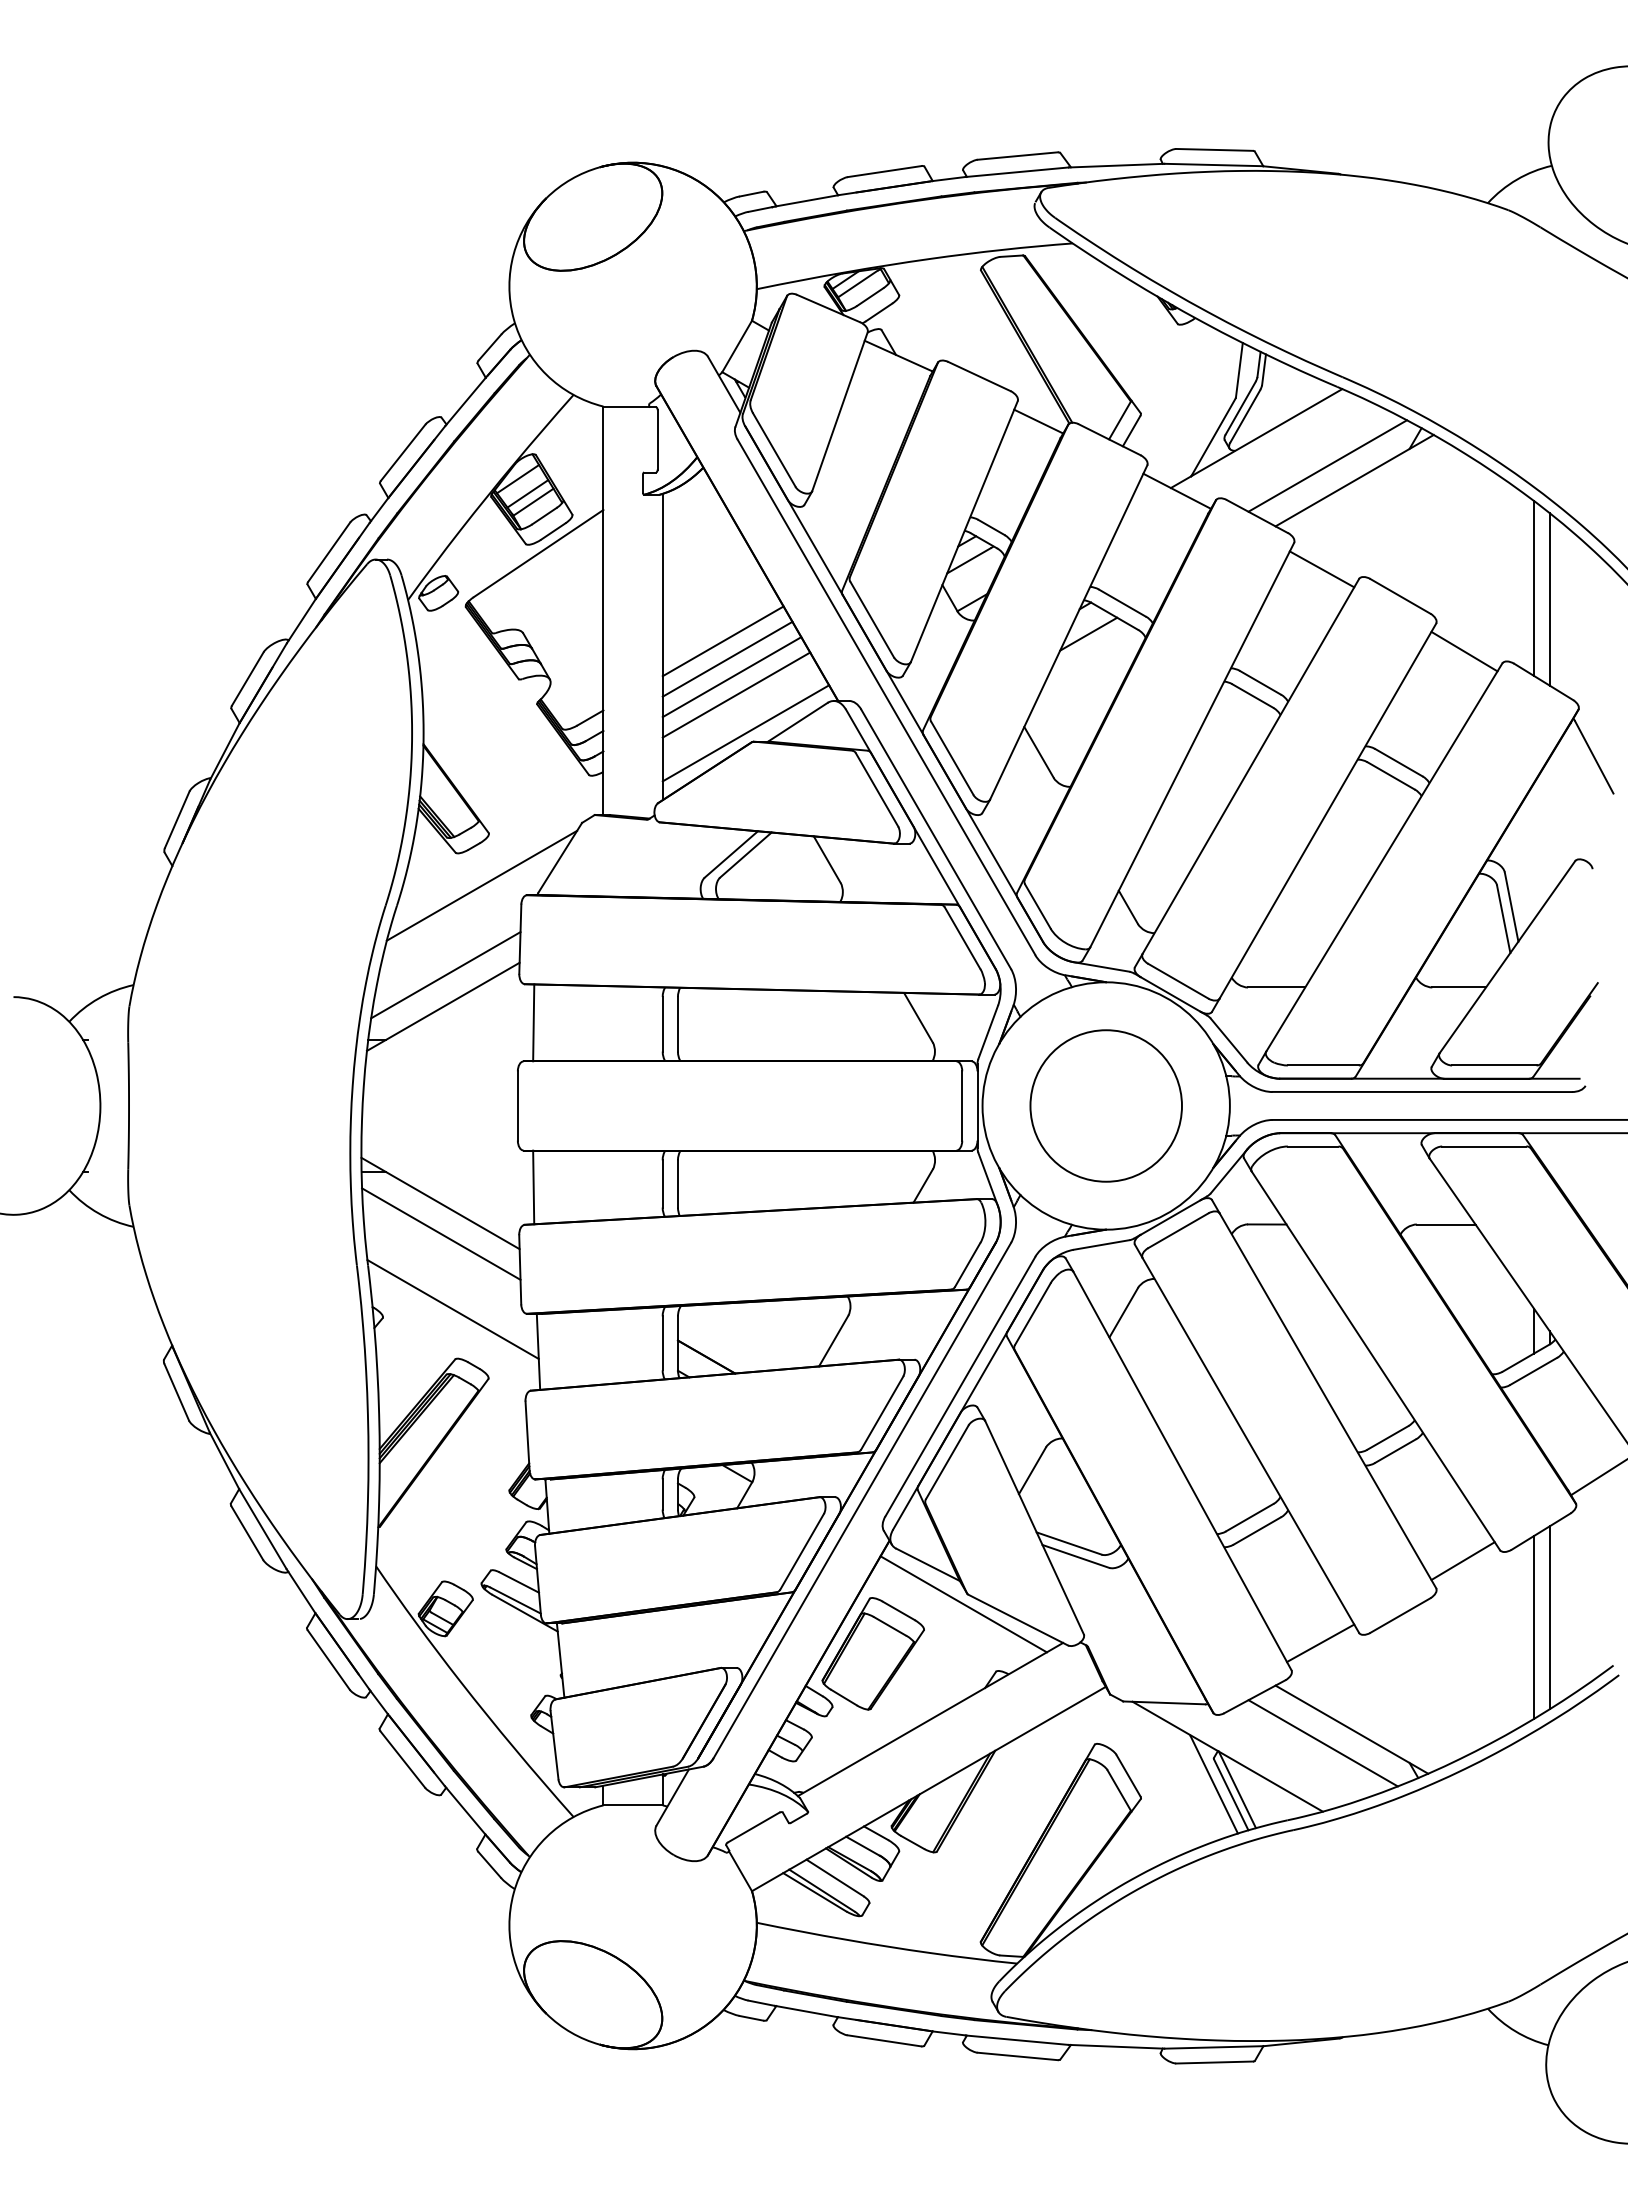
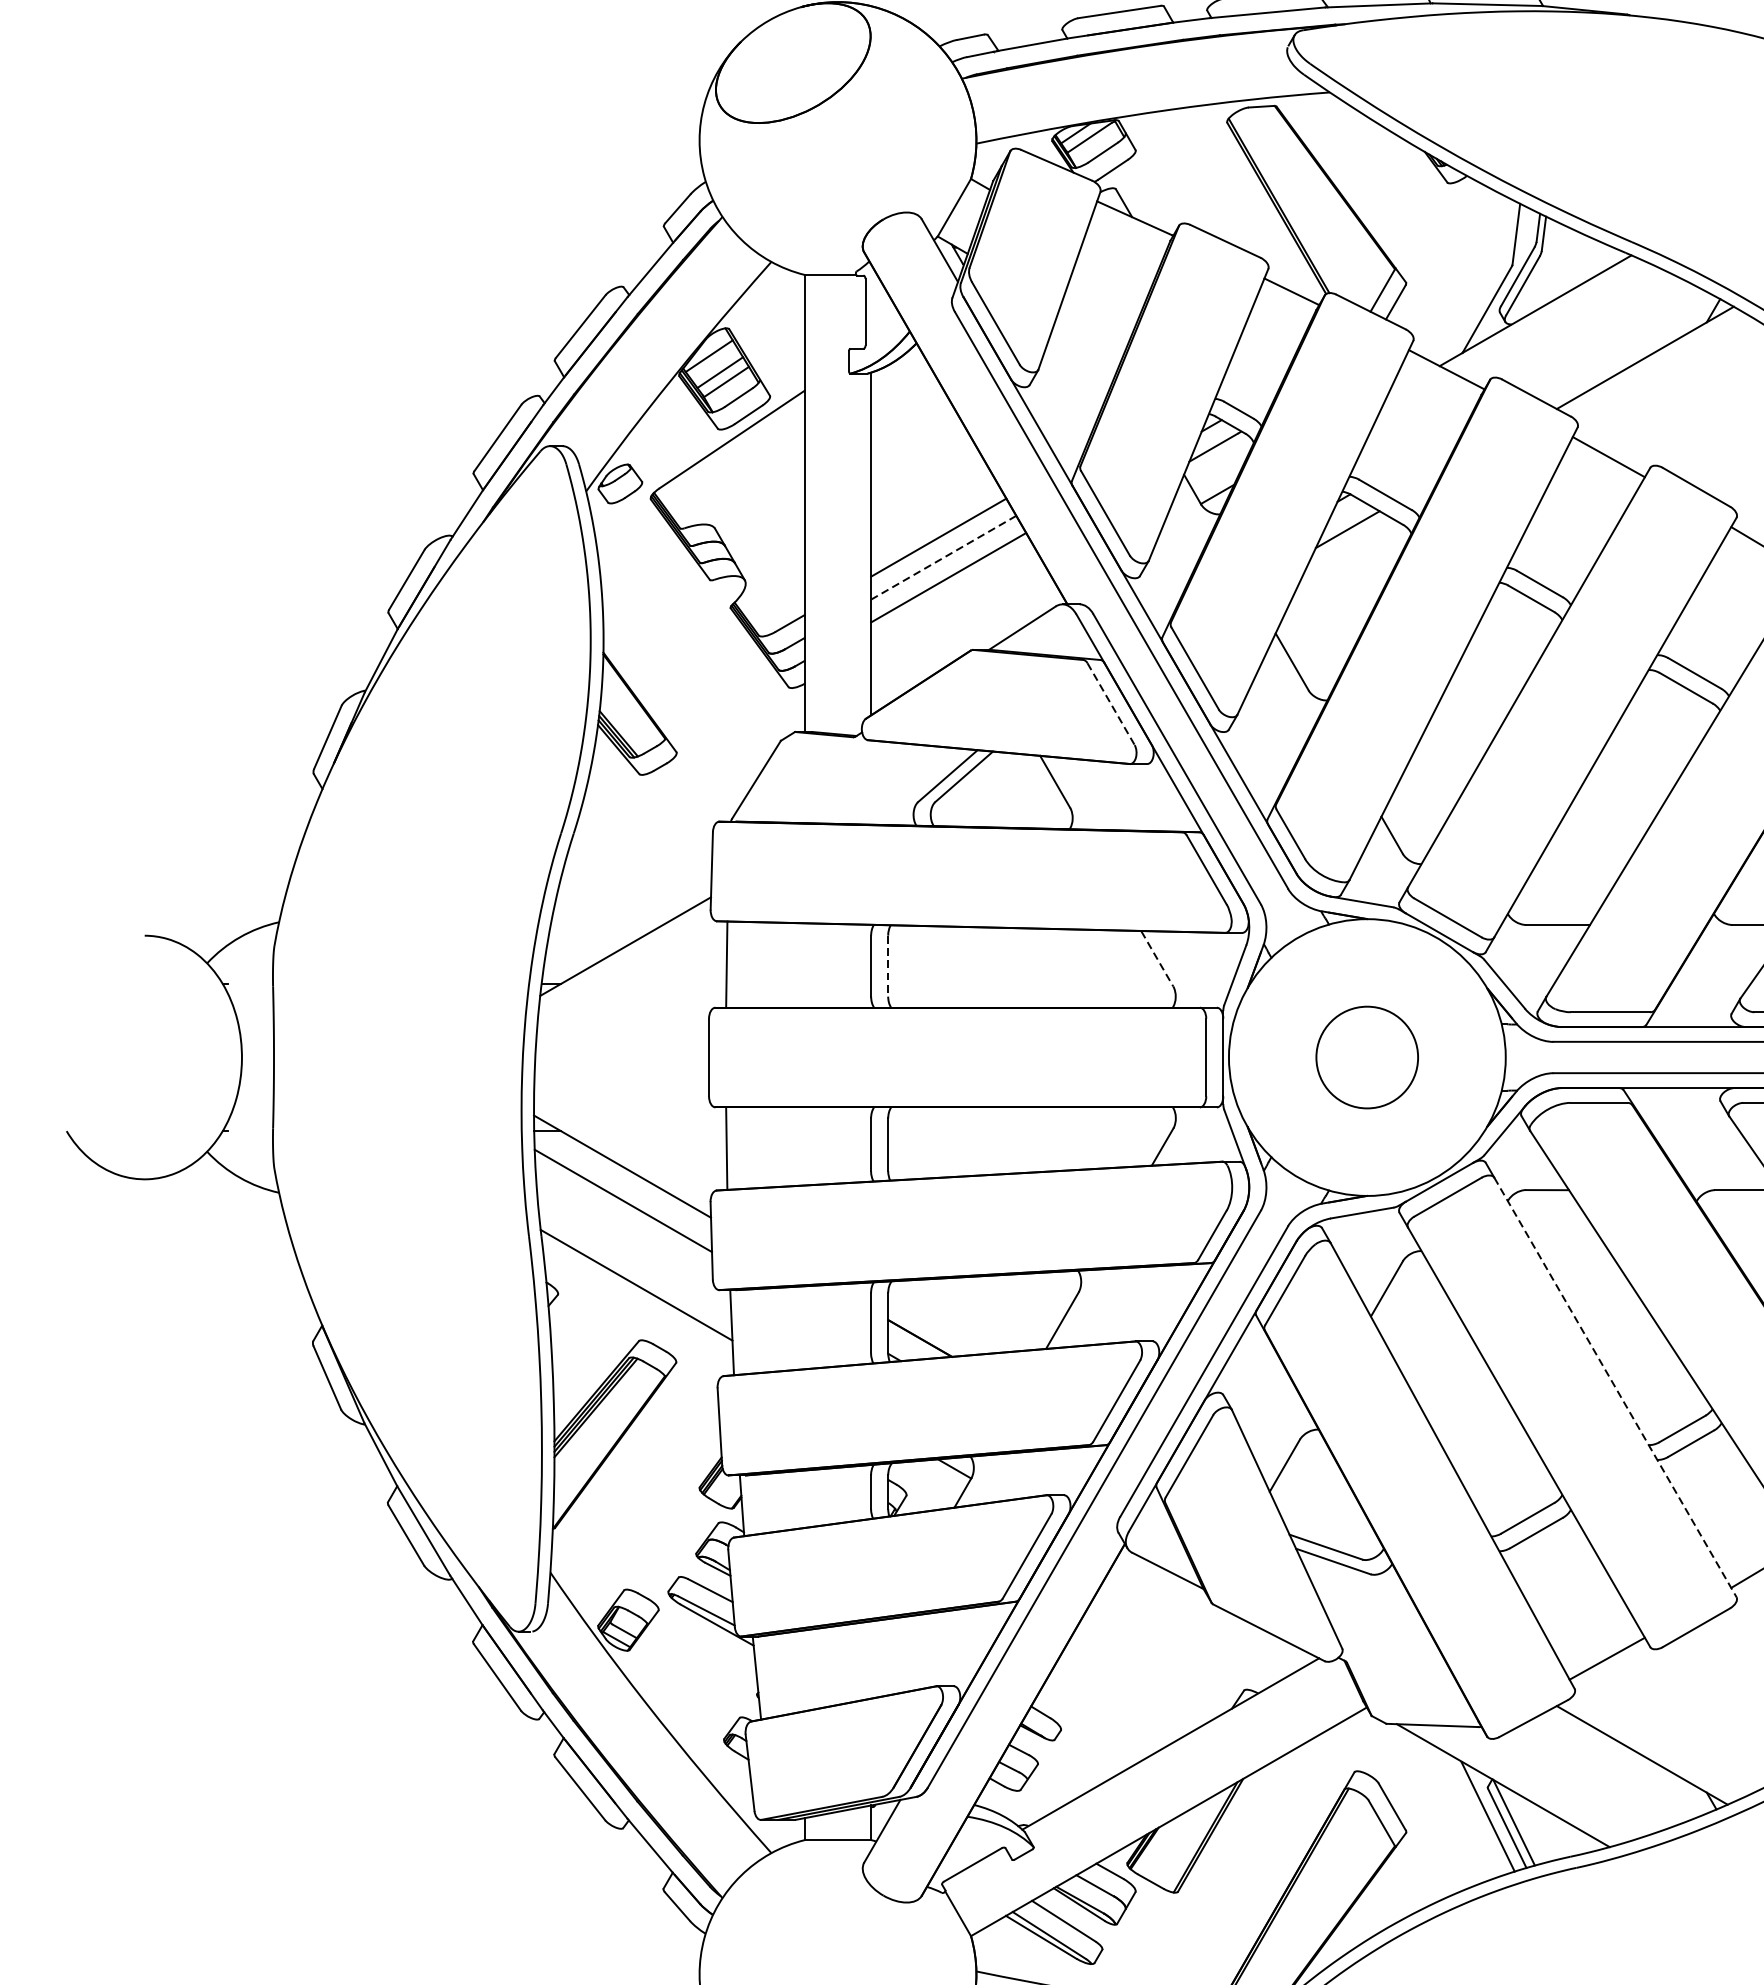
line: (1327, 465) -> (1614, 340), removed
line: (727, 659) -> (943, 557), solid -> dashed
line: (736, 694) -> (953, 597), removed
line: (745, 733) -> (963, 640), removed
line: (877, 790) -> (1111, 704), solid -> dashed
line: (481, 885) -> (668, 810), removed
line: (445, 975) -> (628, 911), removed
line: (918, 1018) -> (1157, 959), solid -> dashed
line: (678, 1024) -> (888, 966), solid -> dashed
circle: (1105, 1105) -> (1366, 1057), size x0.6
line: (1328, 1401) -> (1616, 1388), solid -> dashed
line: (963, 1604) -> (1207, 1615), removed
part: (872, 1653) -> (1105, 1670), removed
line: (1322, 1743) -> (1609, 1770), removed

